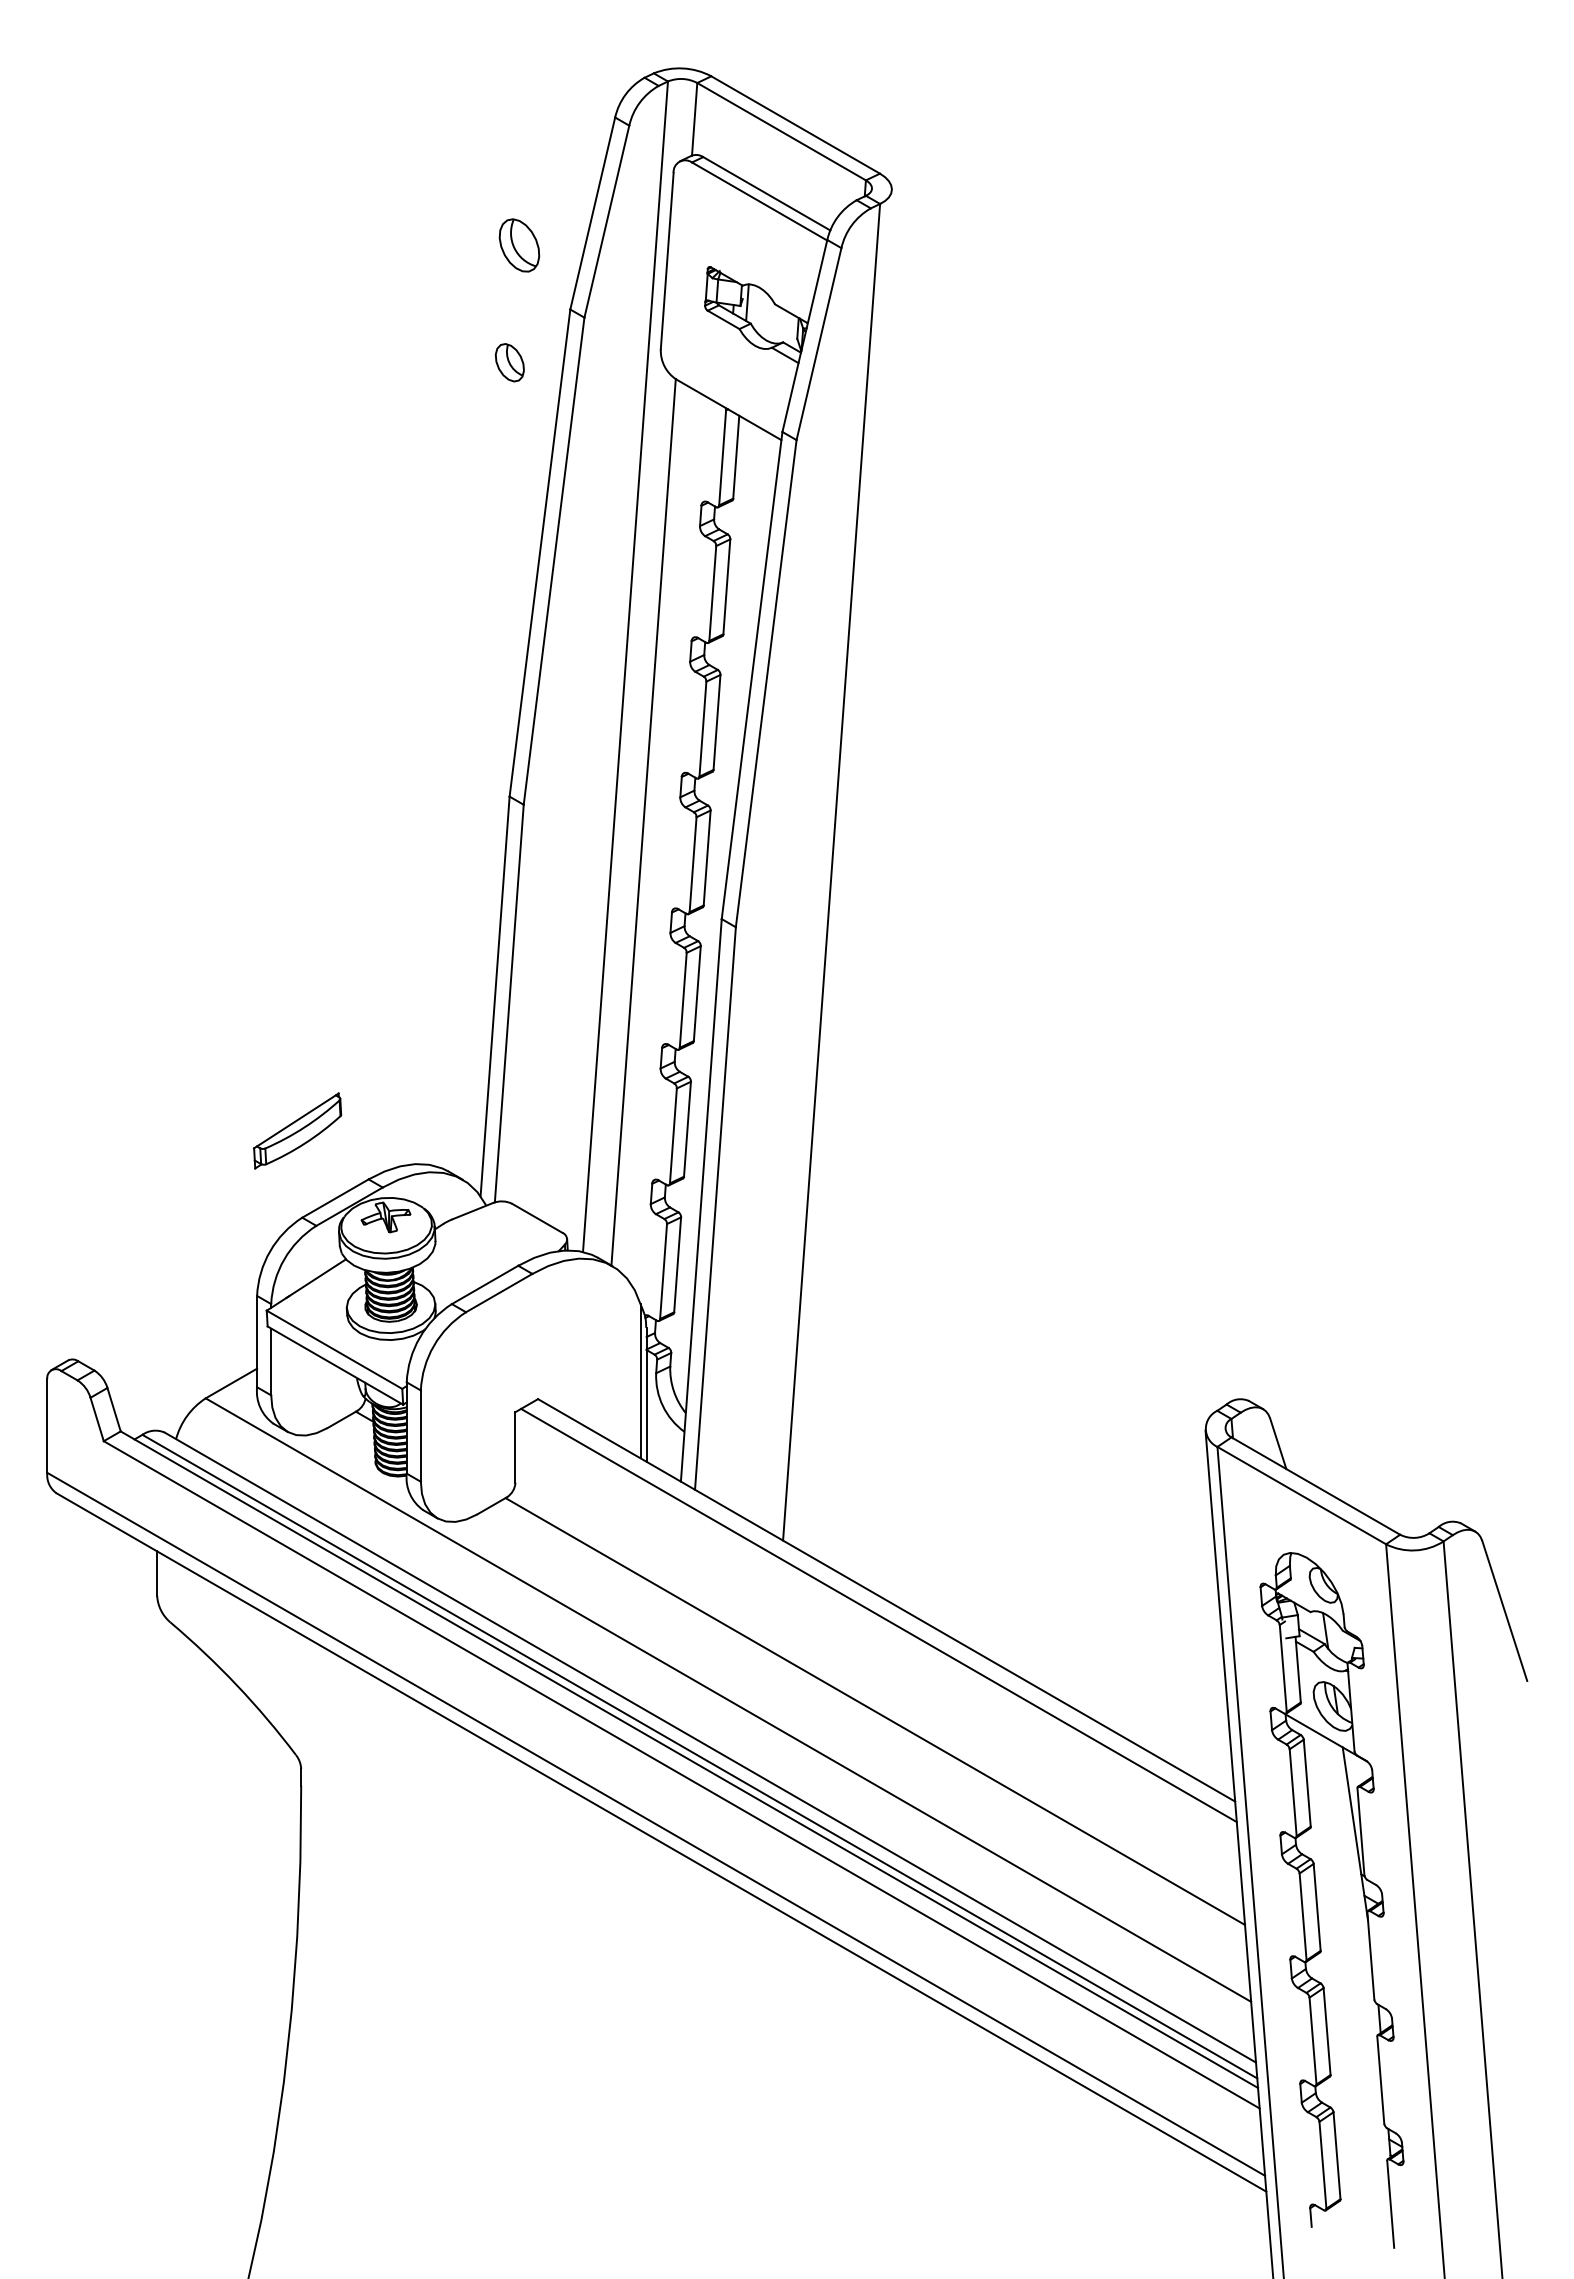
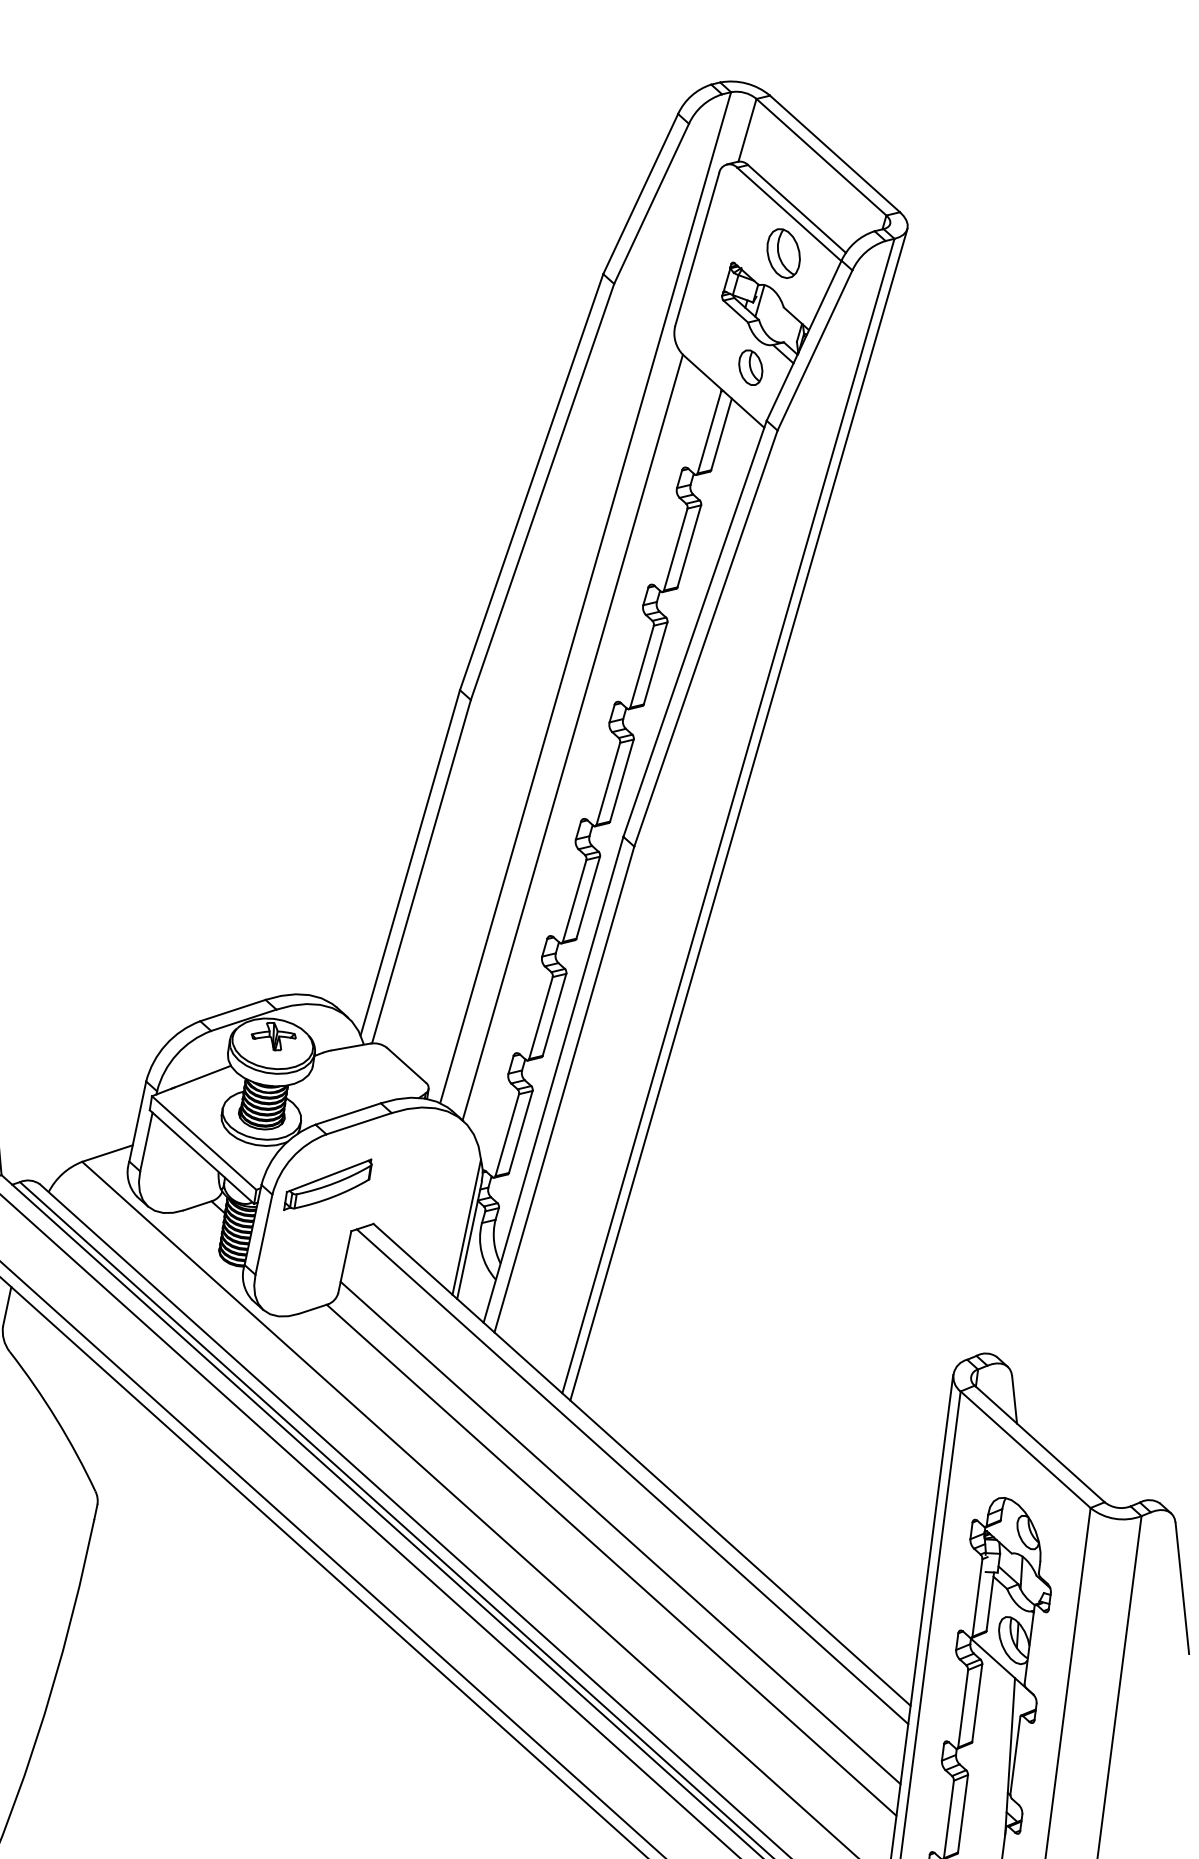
part: (519, 245) -> (783, 253), moved
part: (509, 362) -> (750, 367), moved
line: (842, 868) -> (738, 814), added
part: (297, 1130) -> (328, 1184), moved
line: (878, 1679) -> (620, 1532), added

